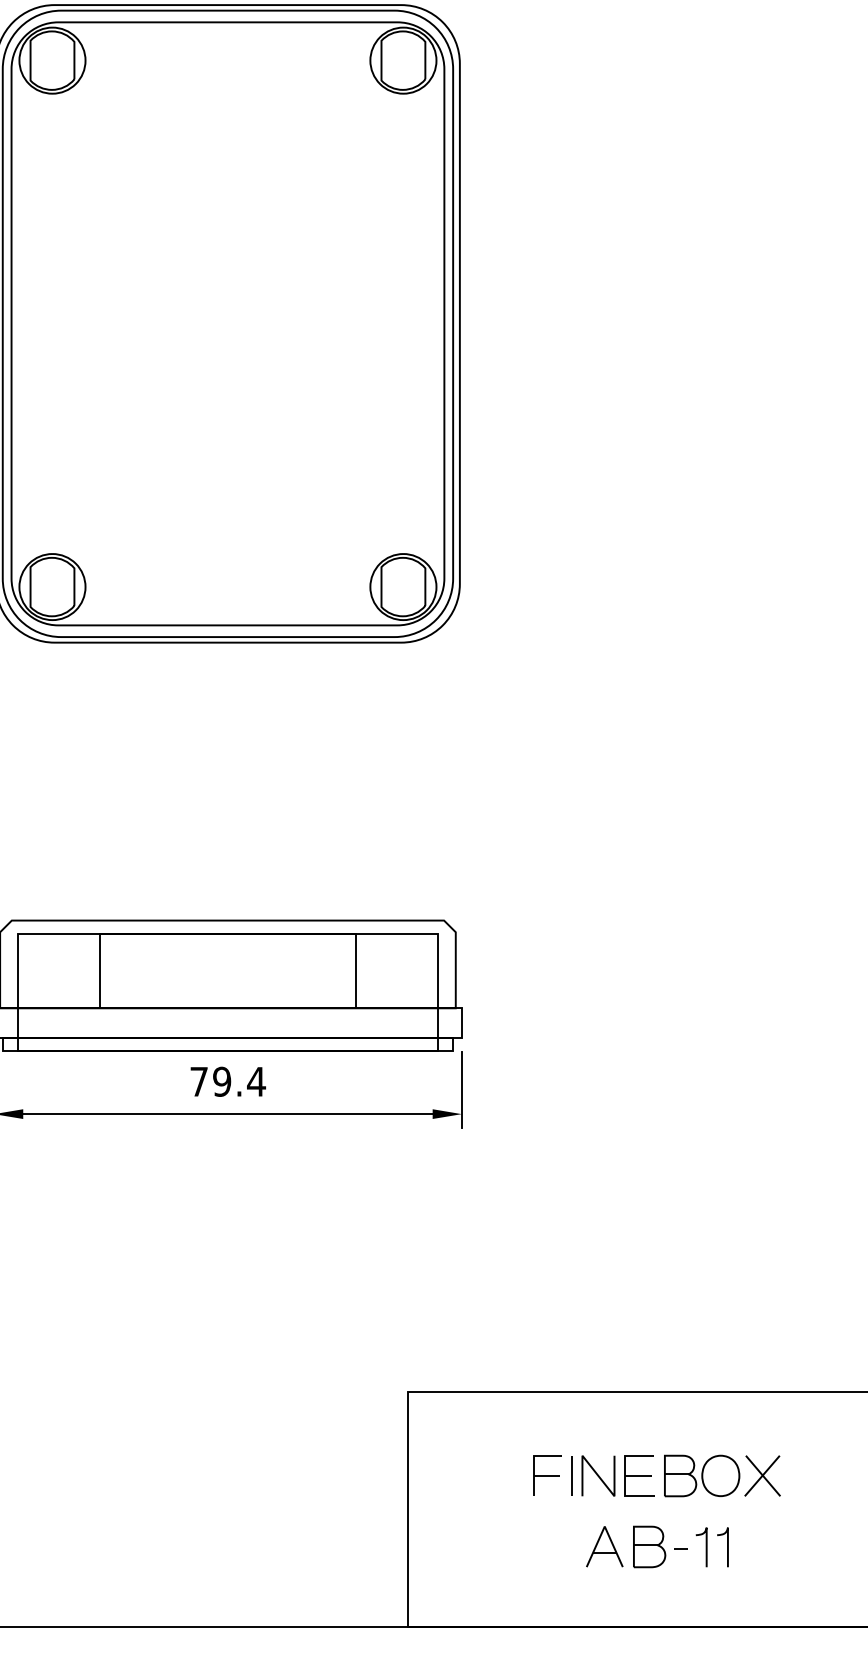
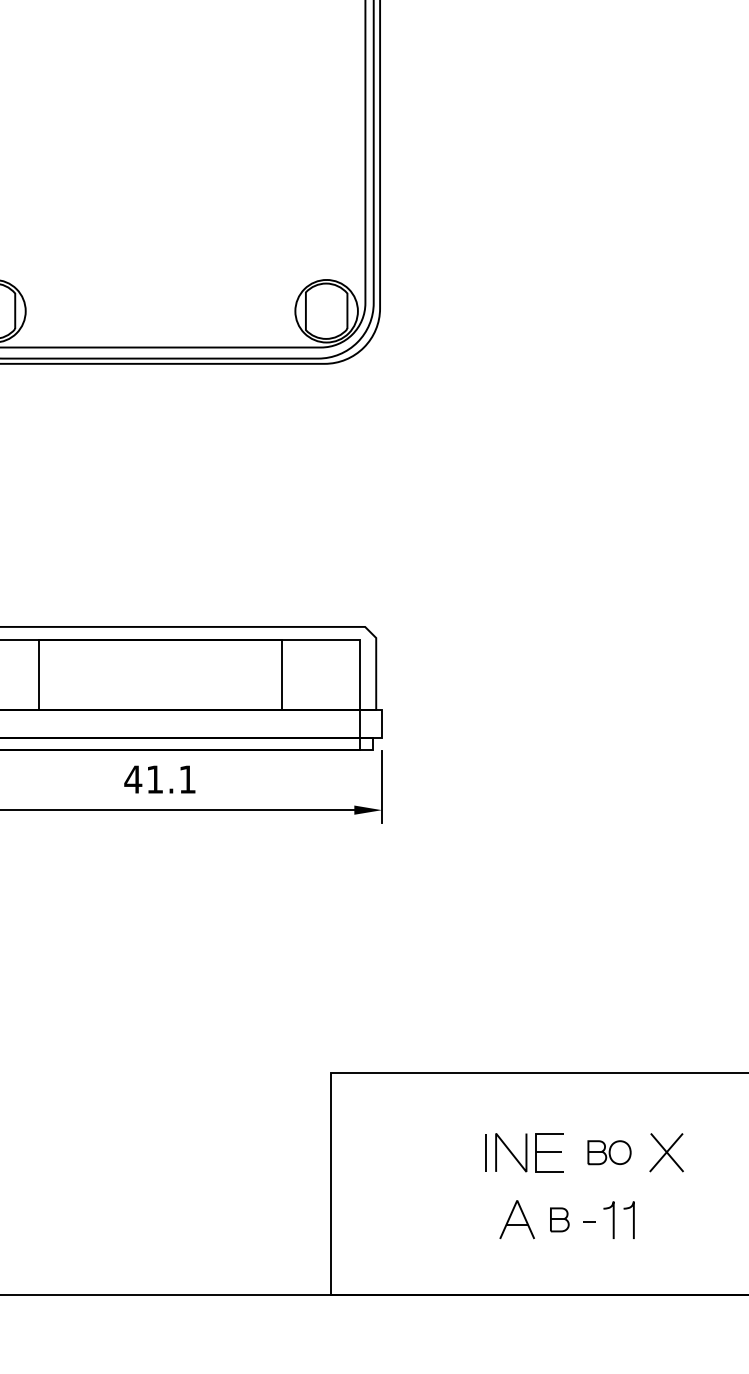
text: (227, 1081) -> (160, 779), 79.4 -> 41.1
part: (547, 1475) -> (463, 1152), removed
part: (702, 1475) -> (609, 1152), size x0.6
part: (649, 1546) -> (559, 1219), size x0.6

